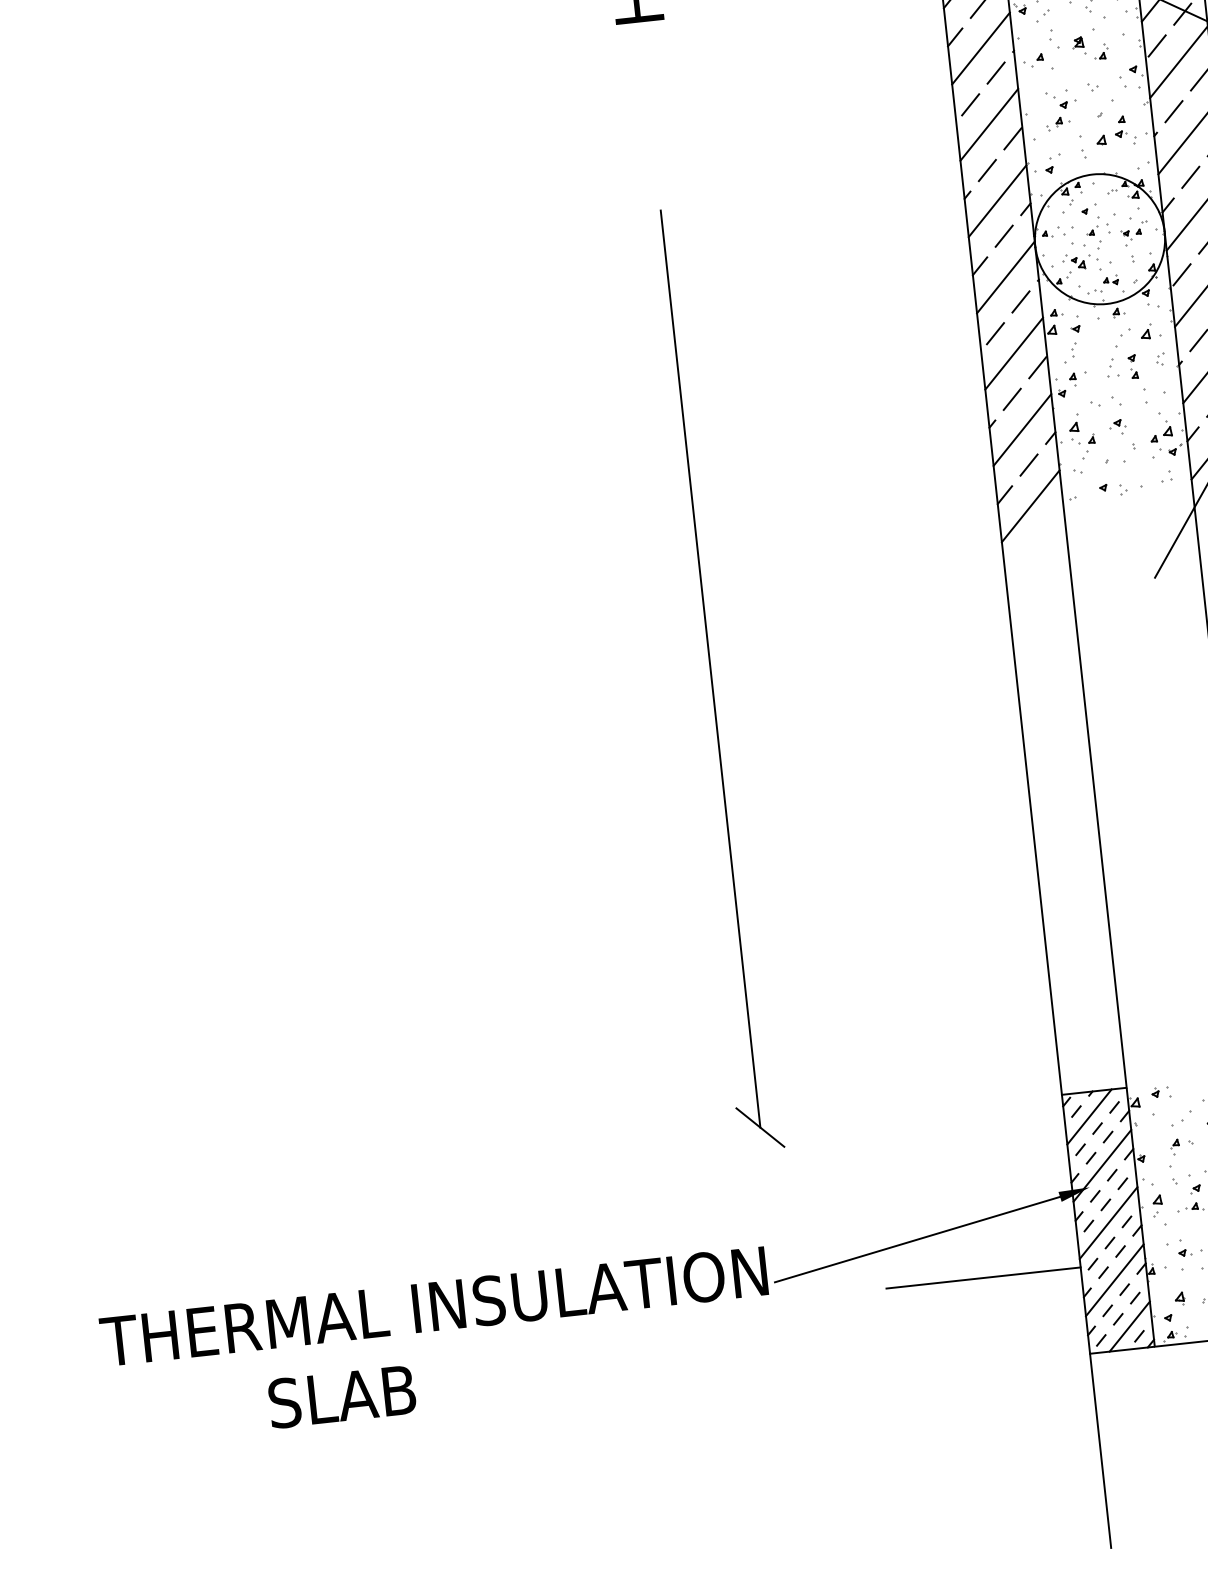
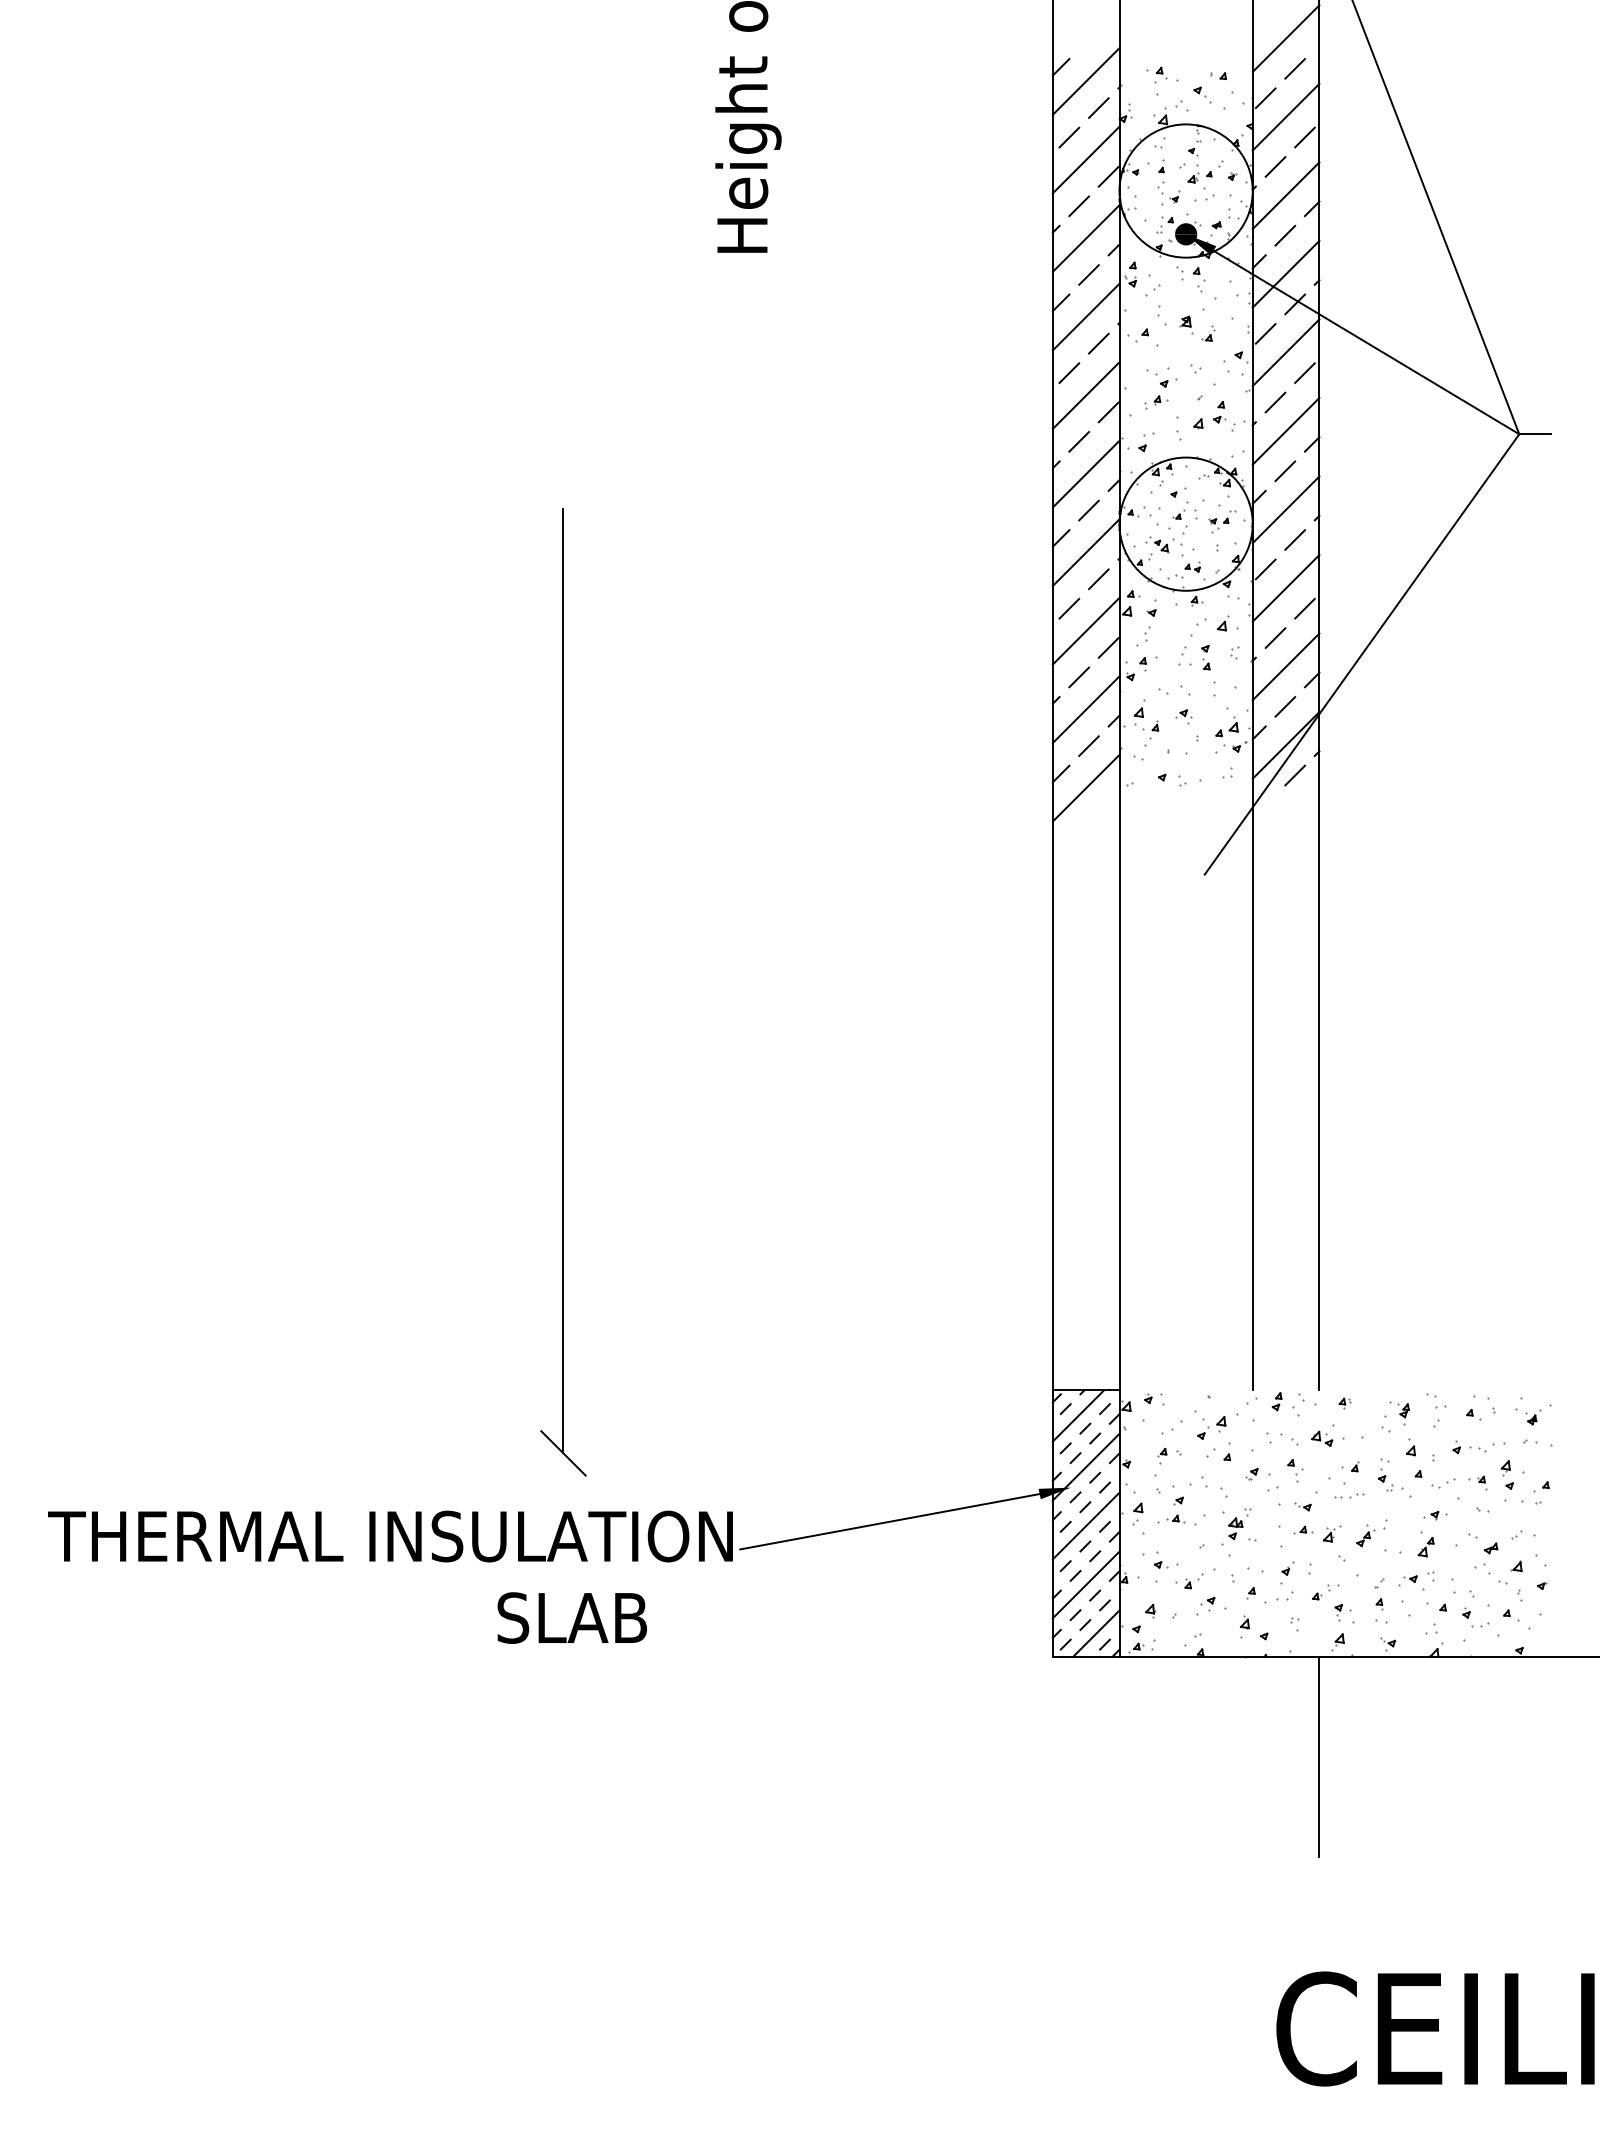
part: (711, 679) -> (563, 992), moved
line: (983, 1278) -> (952, 1568), removed
text: (341, 1396) -> (571, 1617), moved
line: (1100, 1450) -> (1052, 1756), removed

